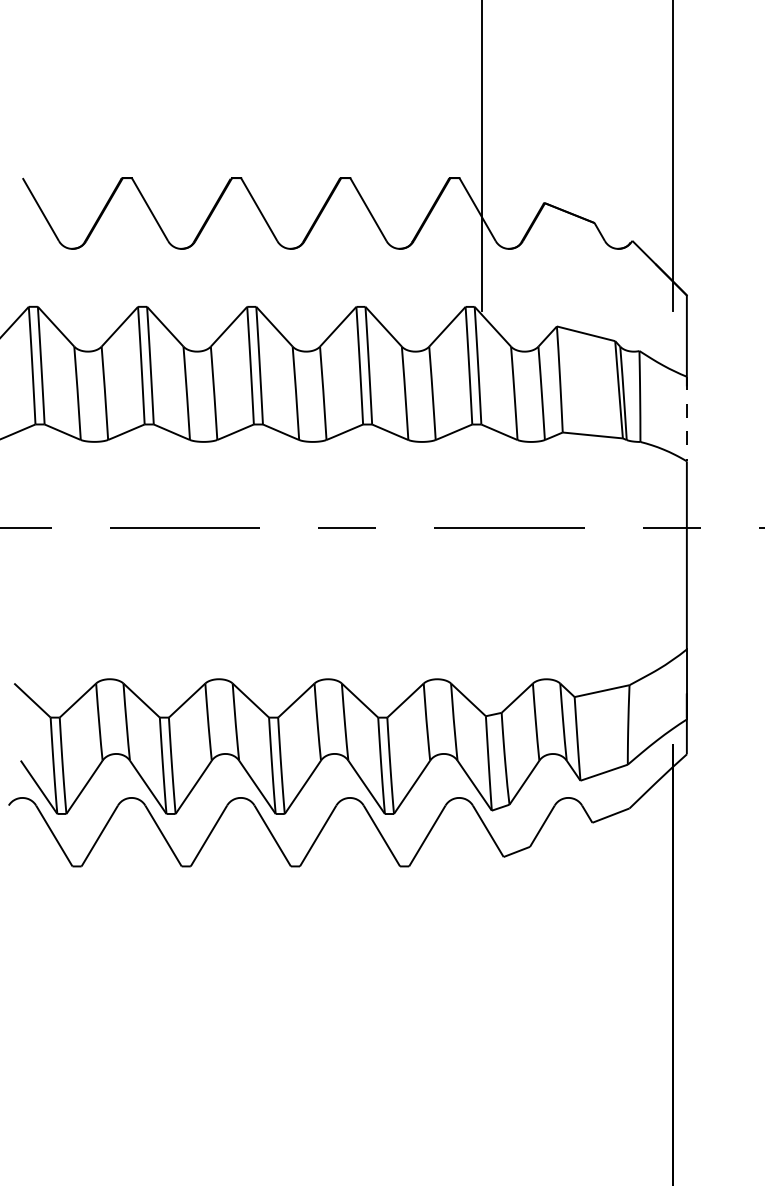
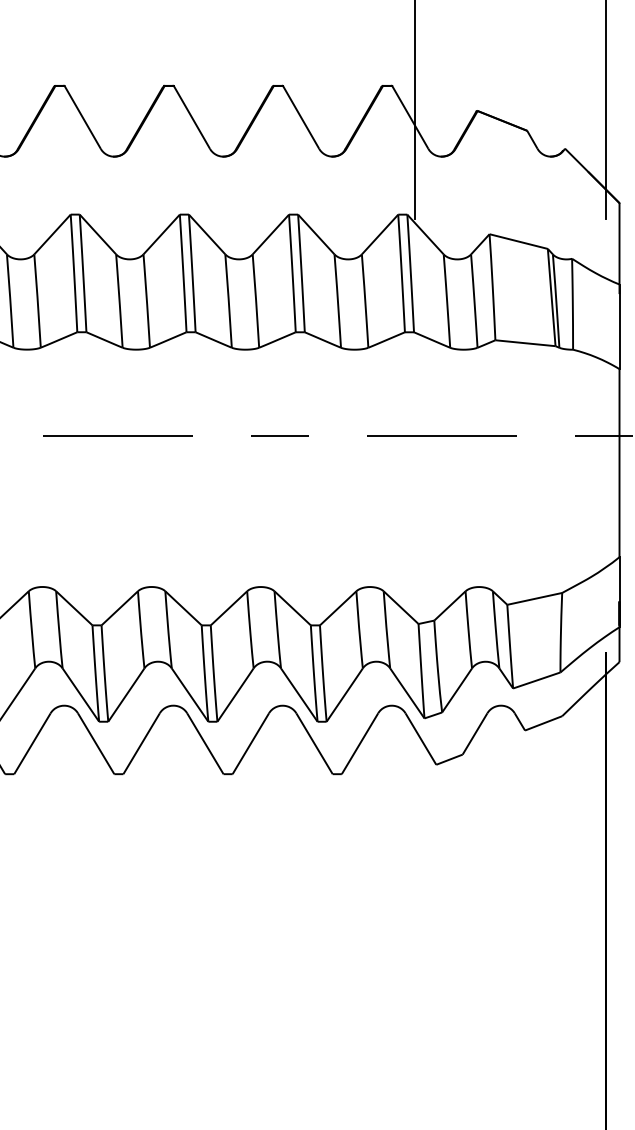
line: (686, 419) -> (619, 327), dashed -> solid

